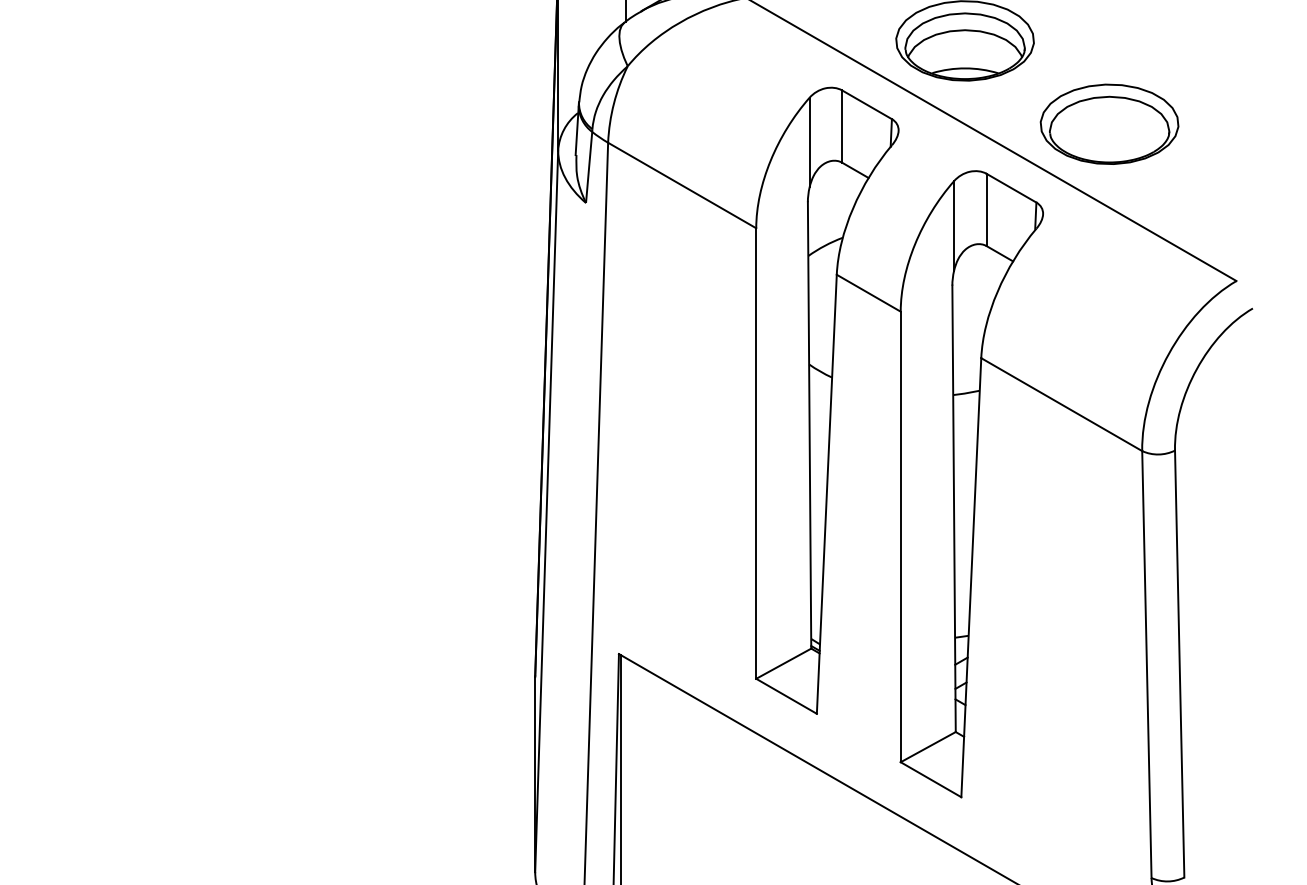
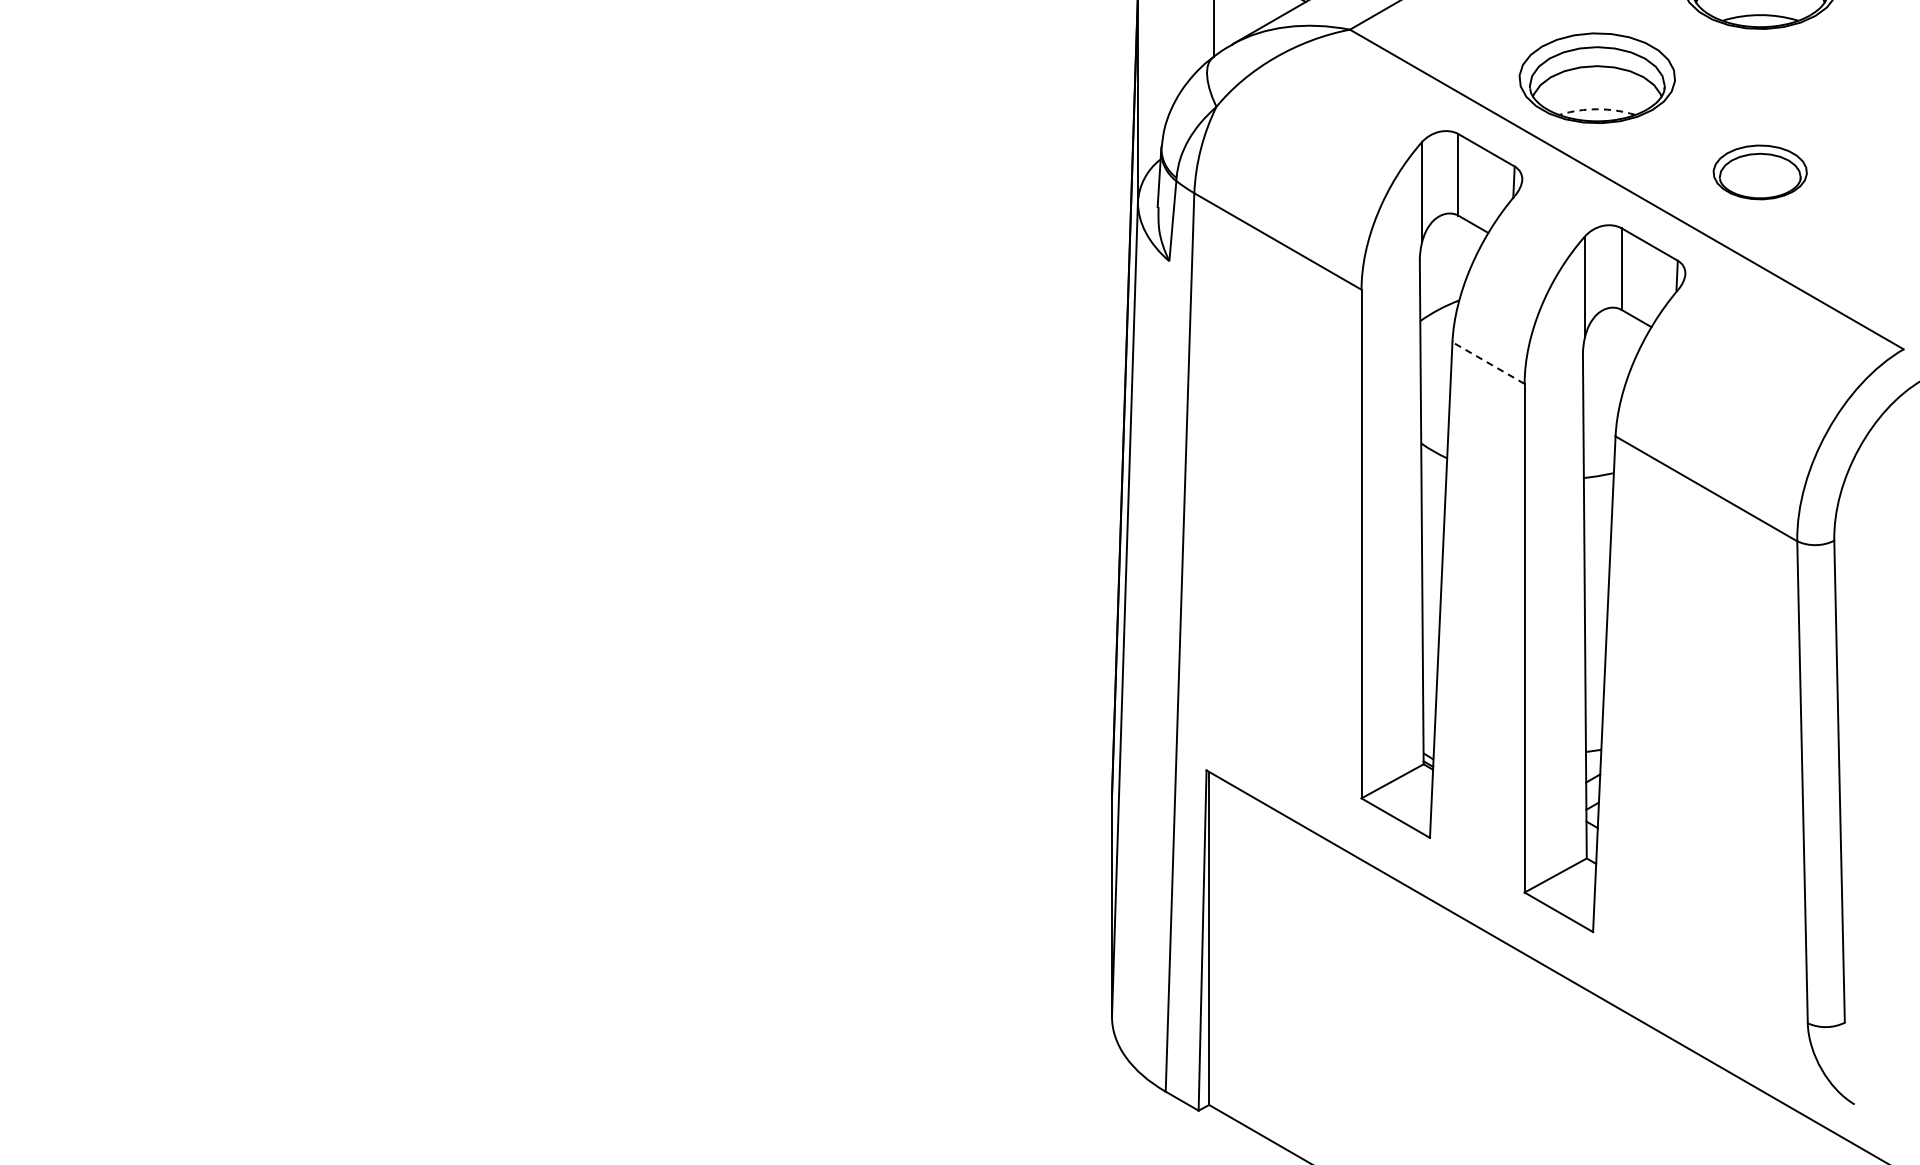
arc: (965, 68) -> (1597, 109), solid -> dashed
part: (1108, 124) -> (1759, 172), size x0.6
line: (868, 293) -> (1488, 363), solid -> dashed

